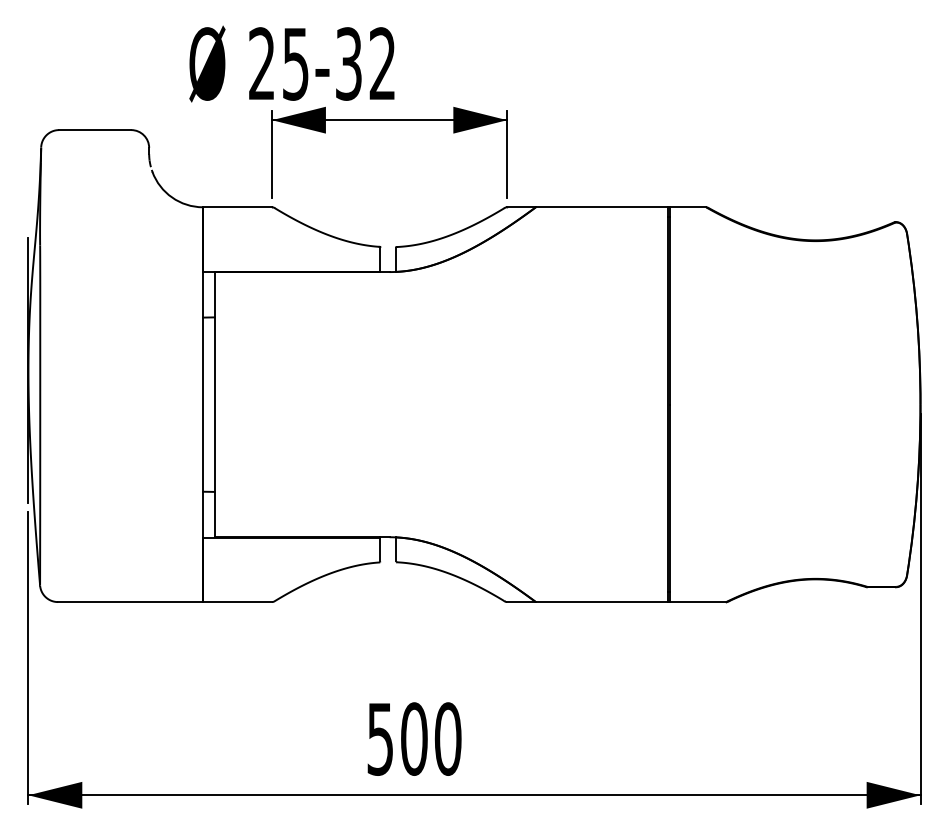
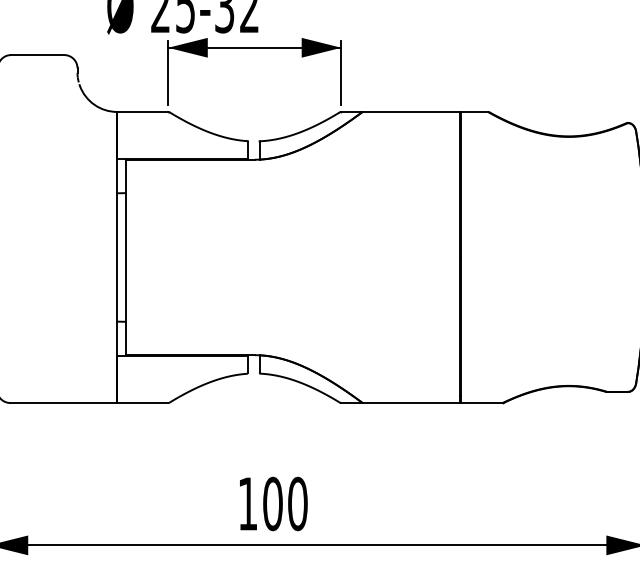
text: (379, 739) -> (247, 504), 500 -> 100

